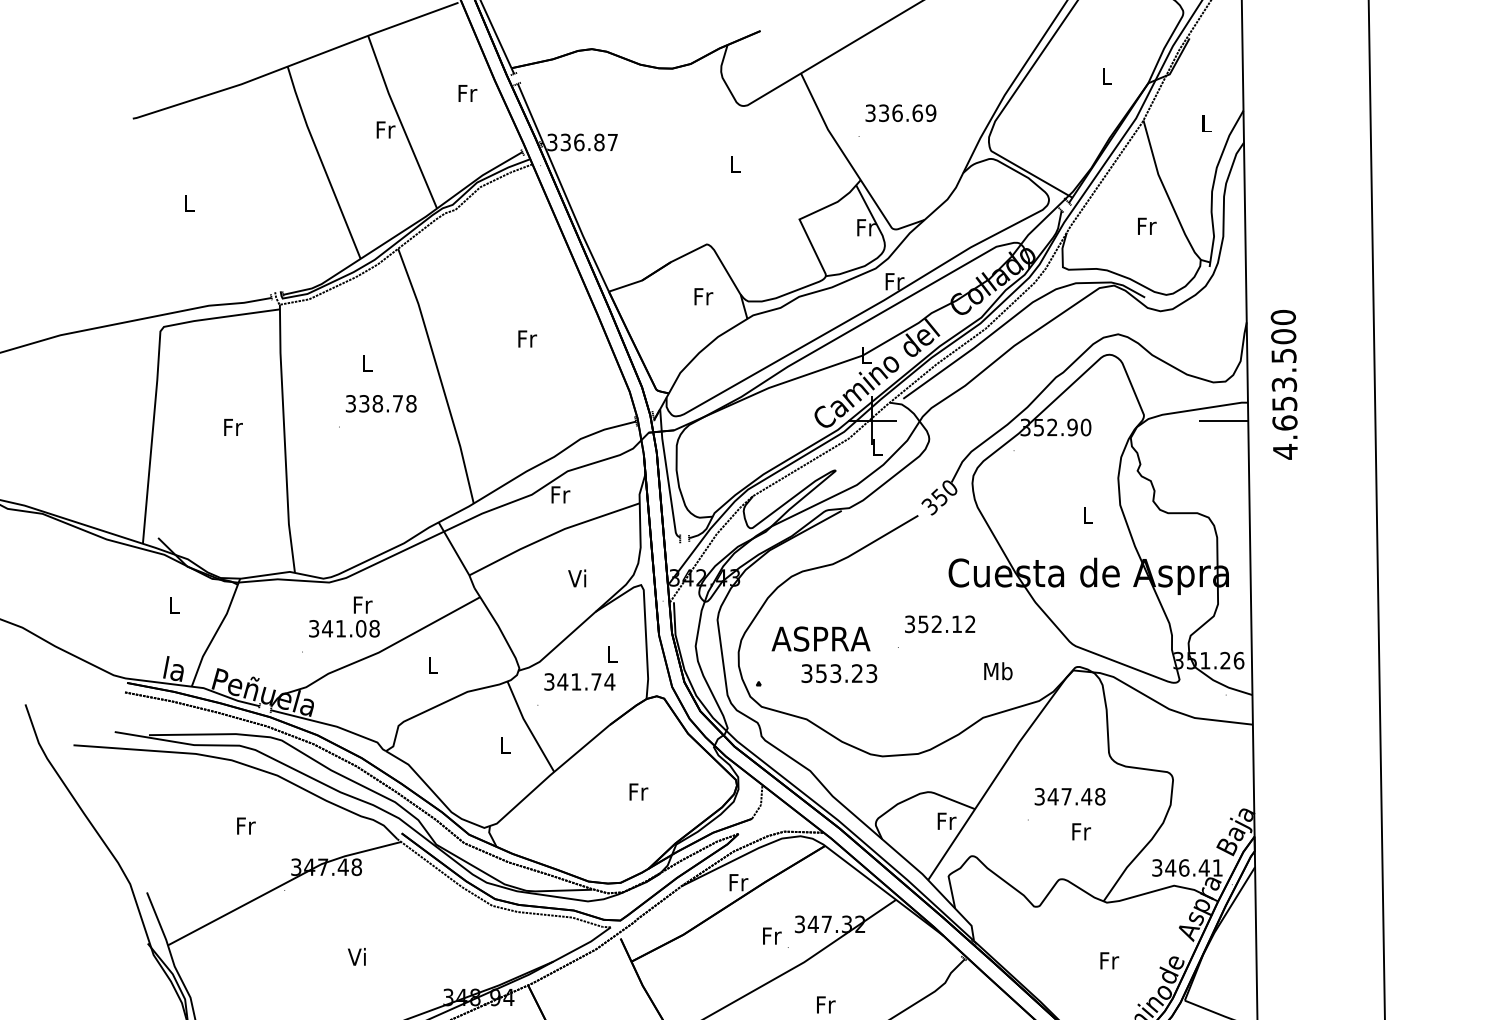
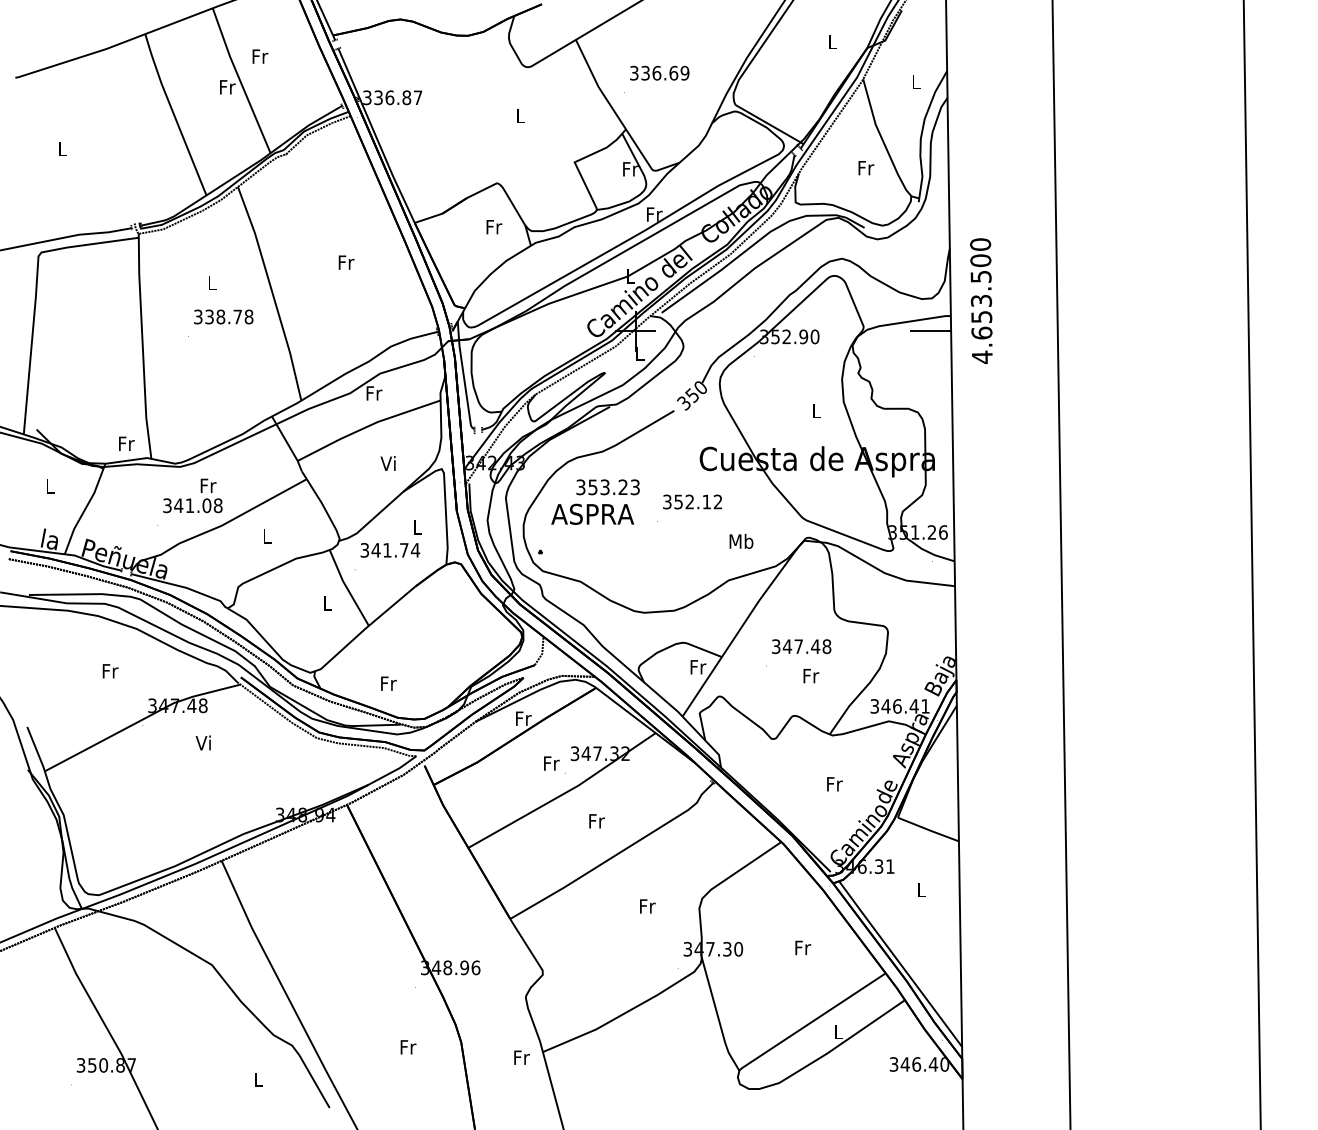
text: (467, 93) -> (260, 56), moved
text: (233, 427) -> (126, 443), moved
text: (838, 673) -> (607, 487), moved
text: (638, 791) -> (388, 683), moved
text: (355, 956) -> (202, 742), moved

